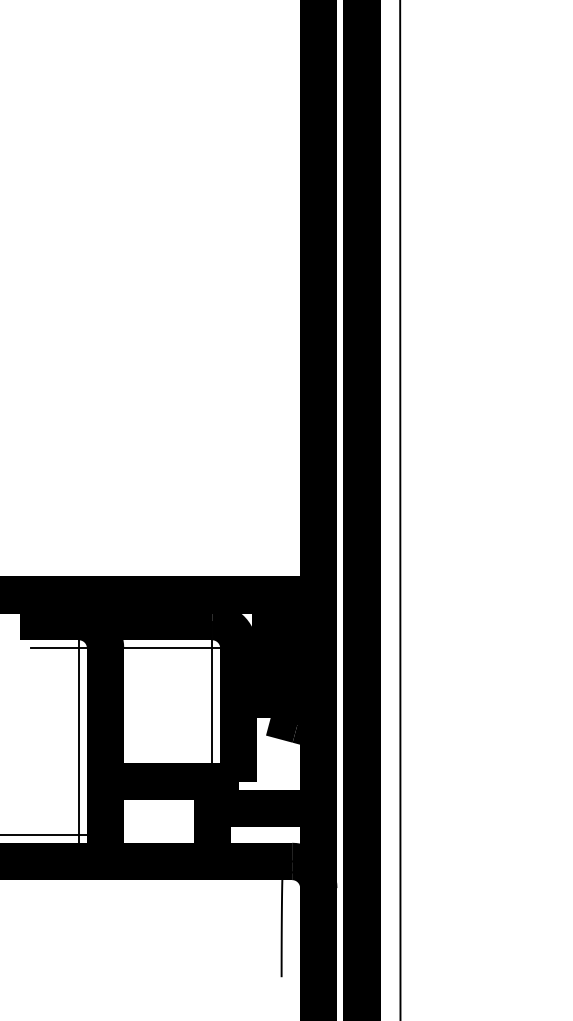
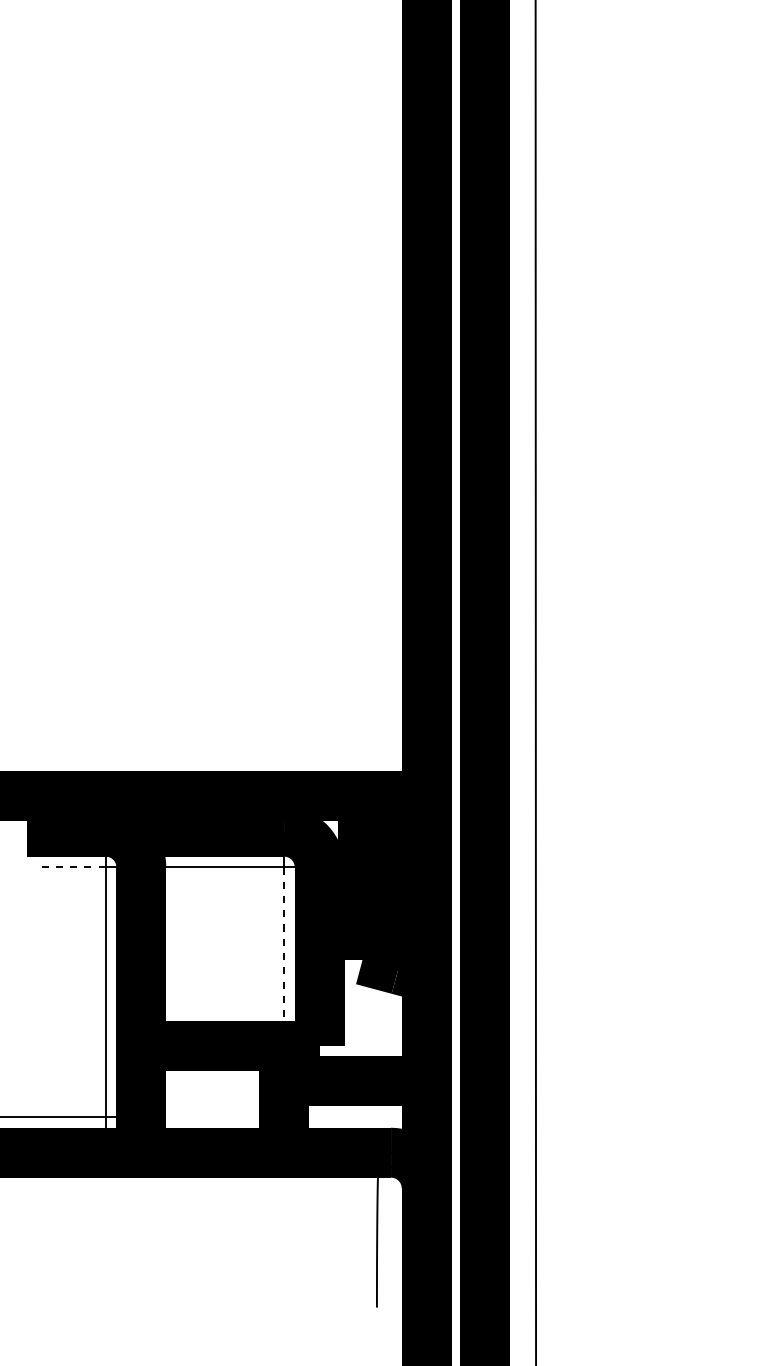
line: (54, 648) -> (73, 867), solid -> dashed
line: (212, 714) -> (284, 956), solid -> dashed

